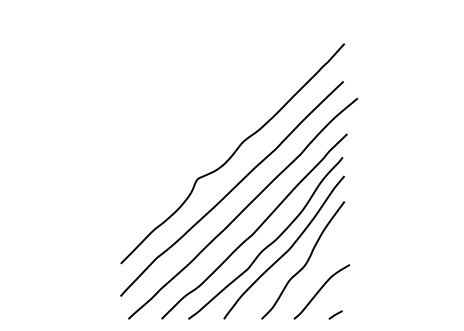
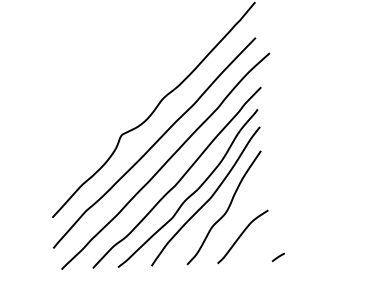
line: (335, 314) -> (278, 256), moved

